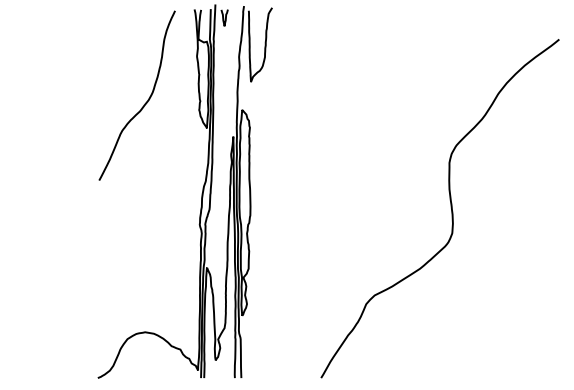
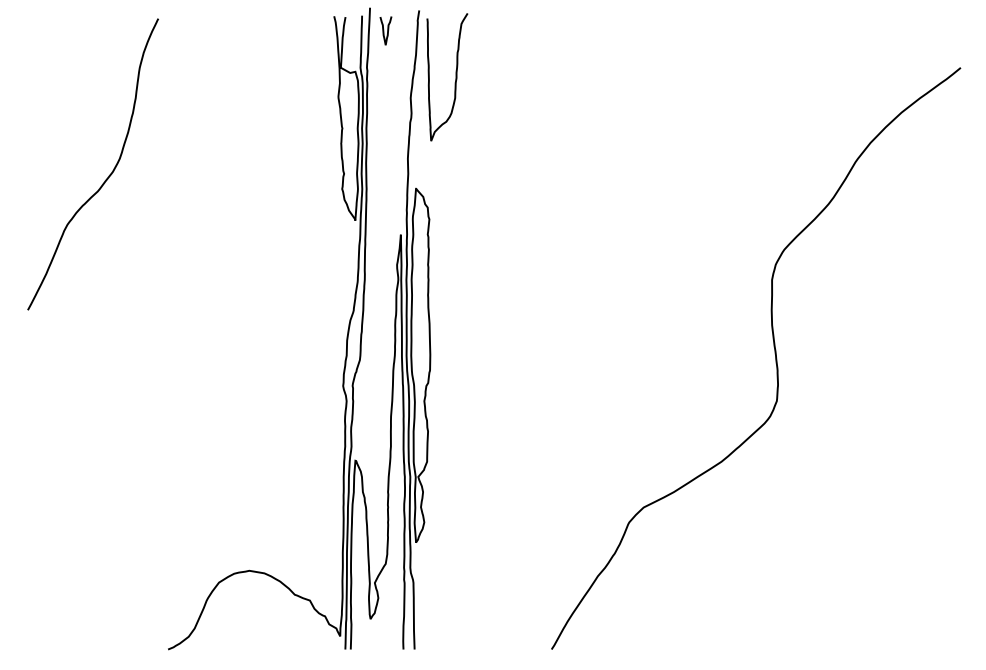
curve: (144, 103) -> (105, 177), moved

